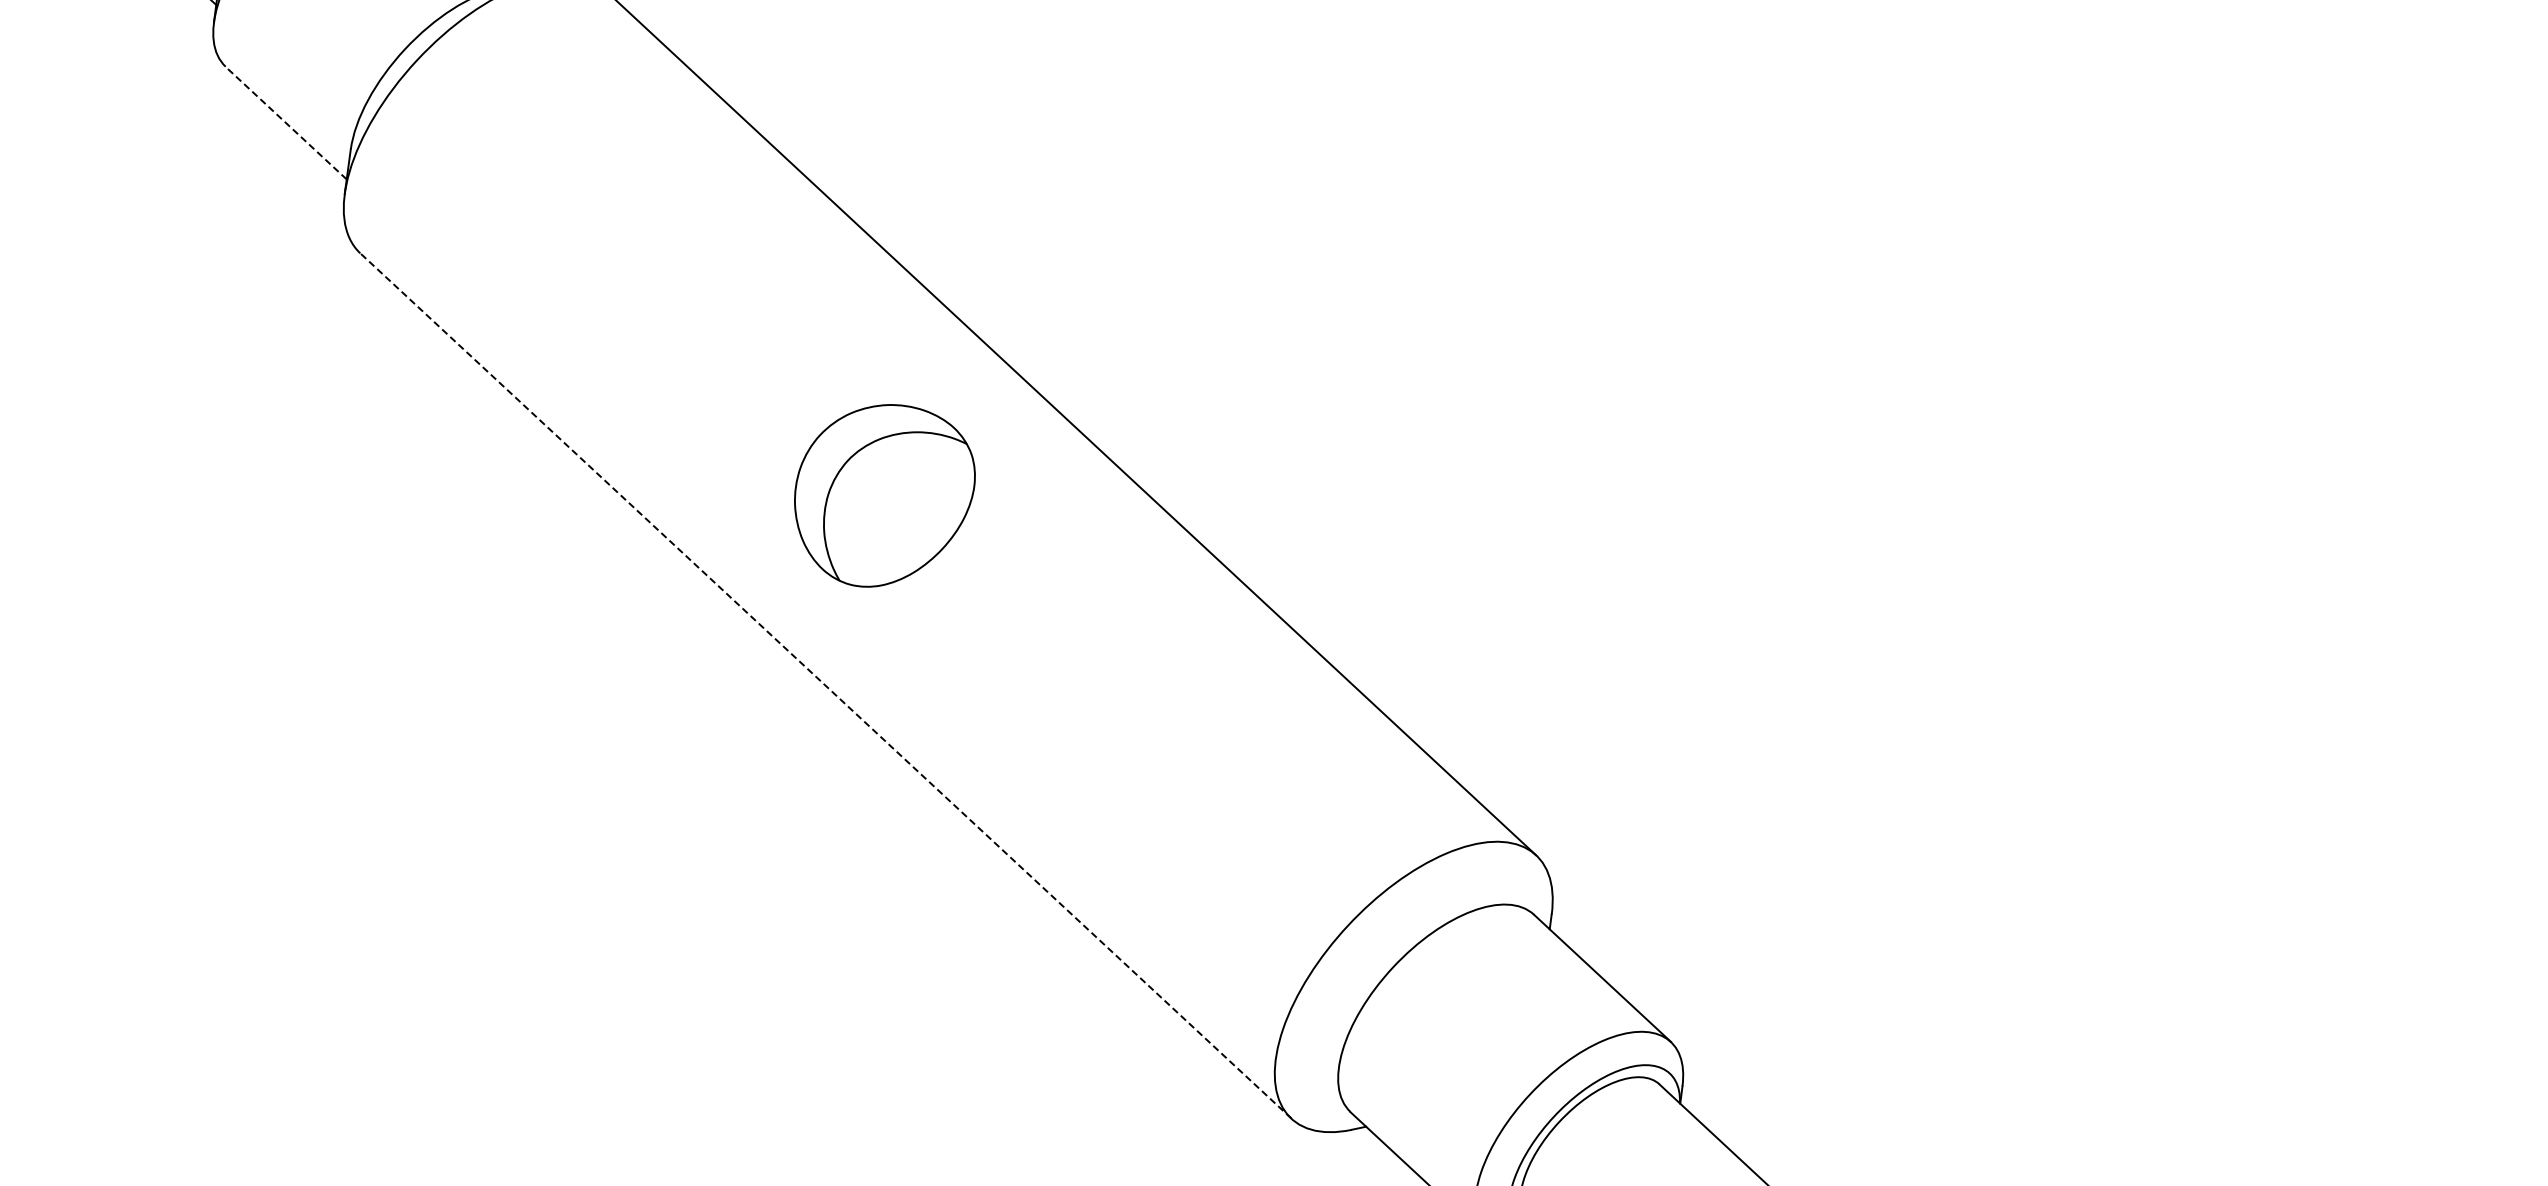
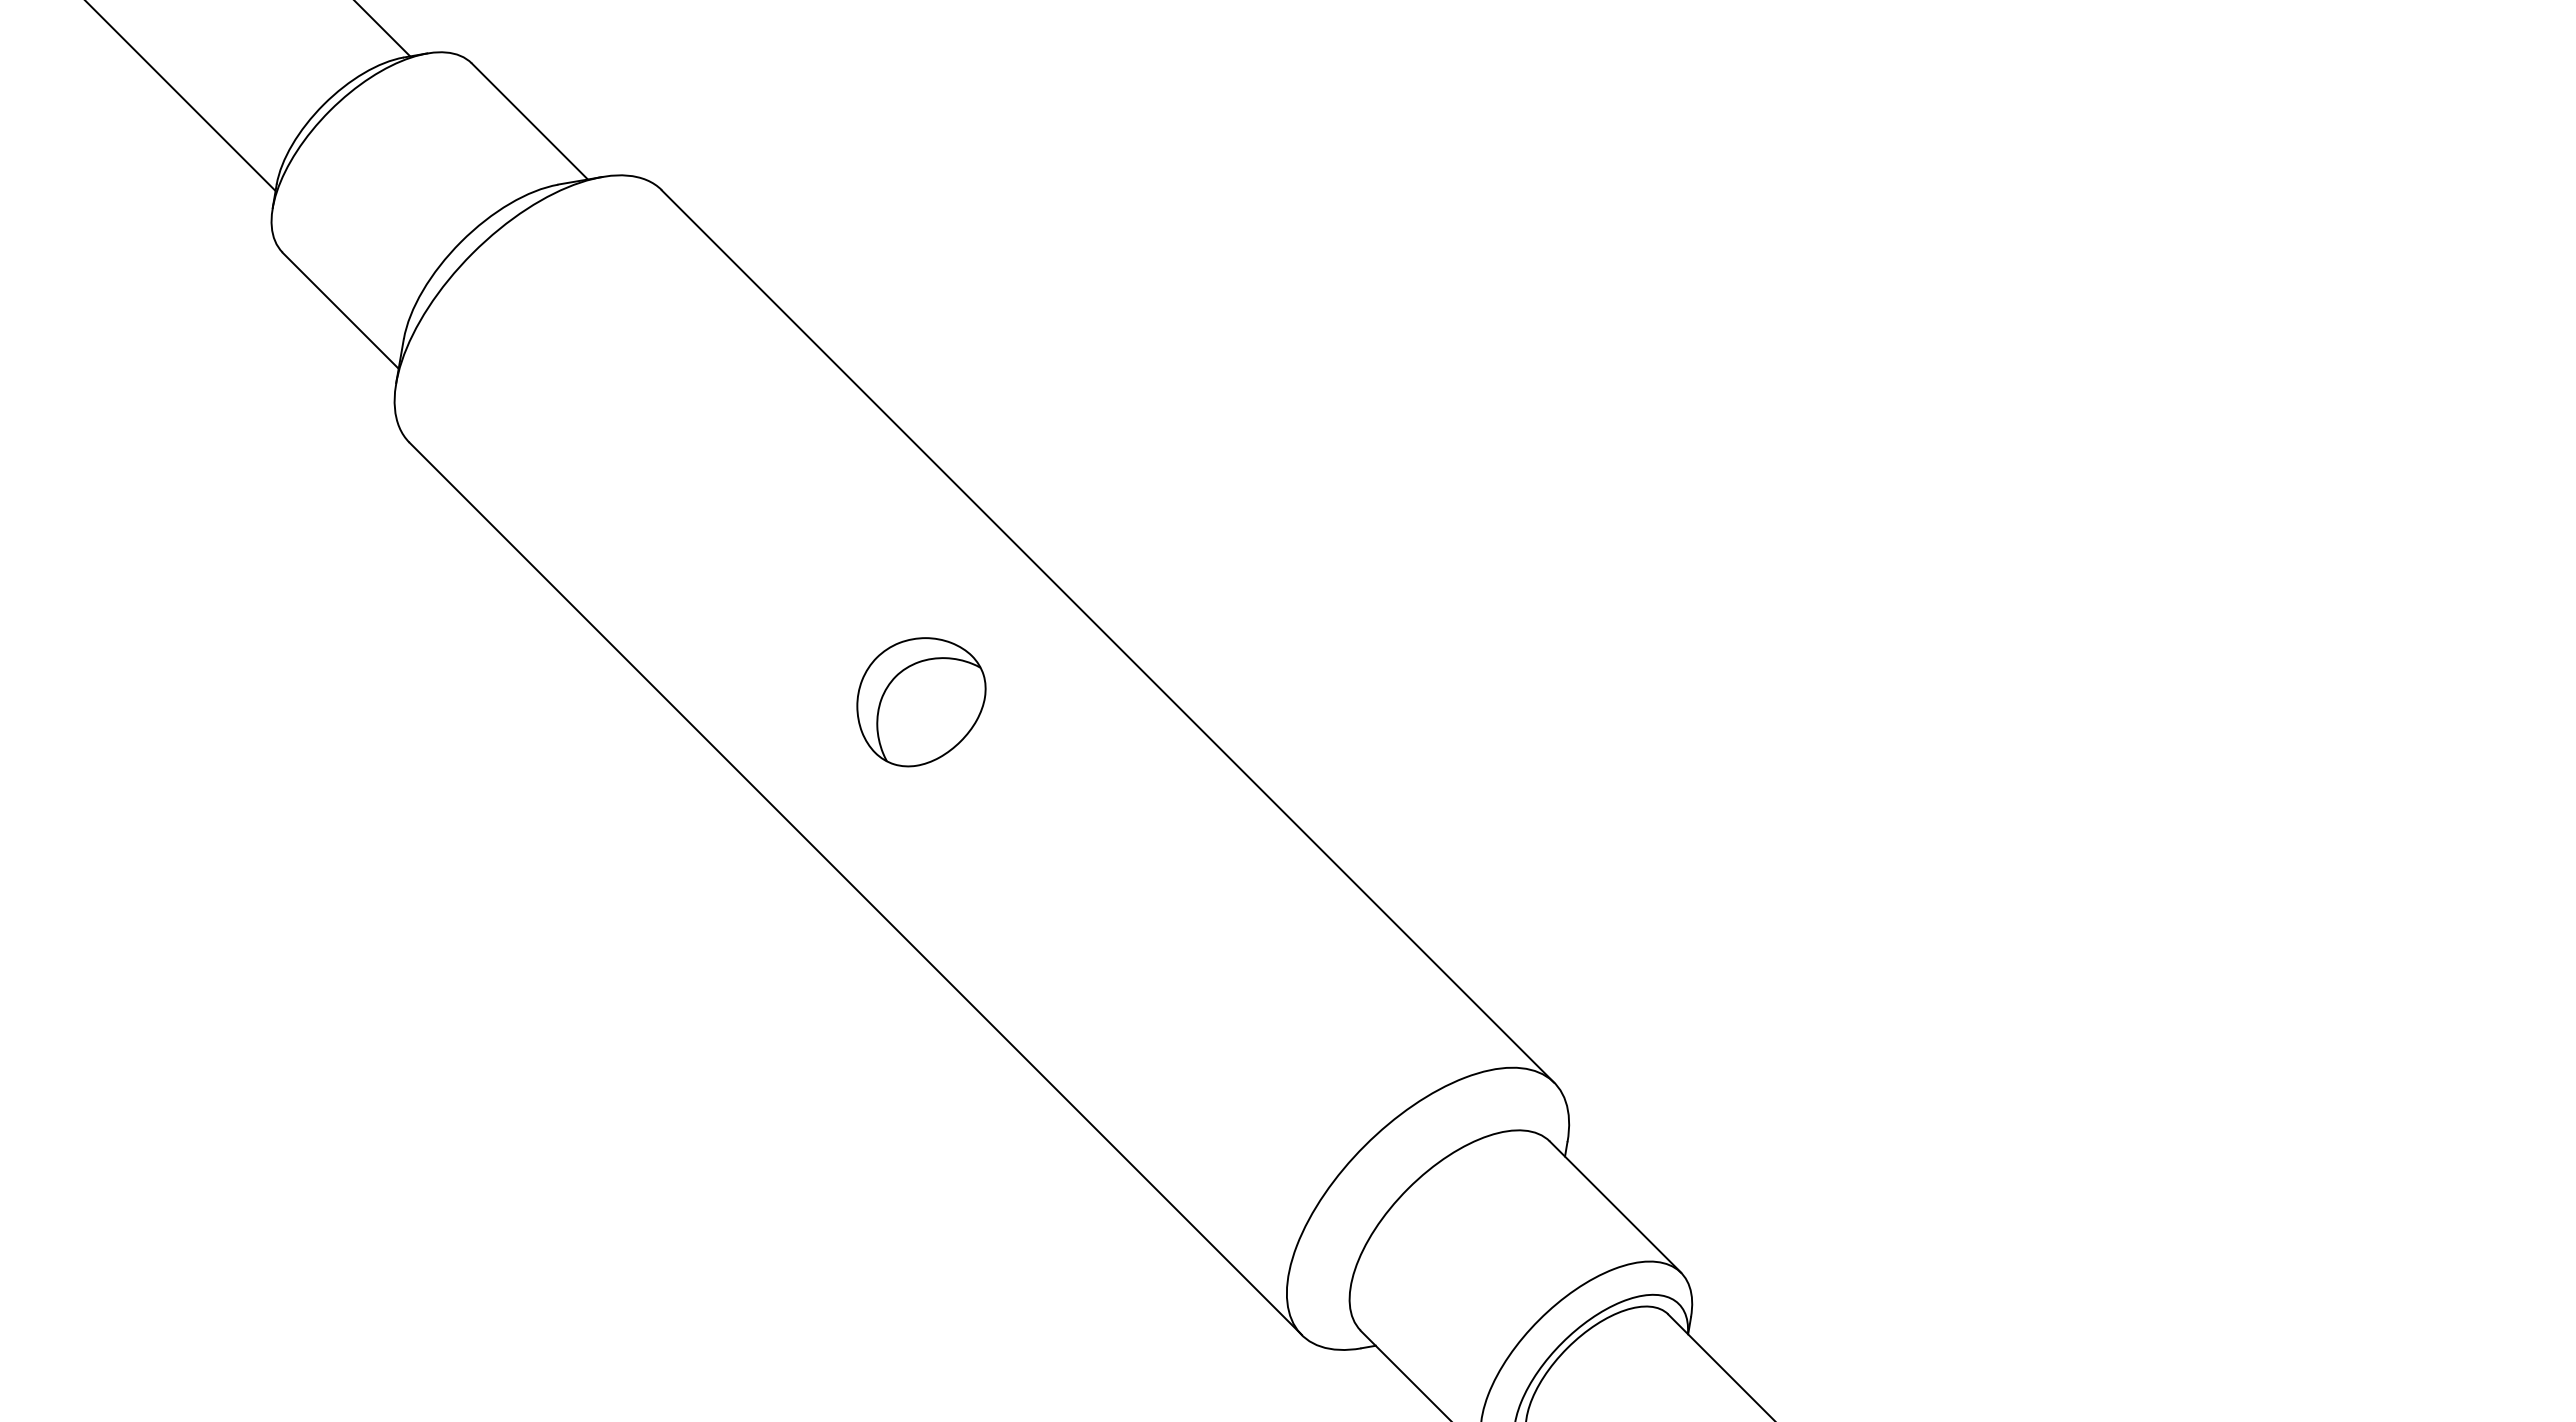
line: (285, 122) -> (340, 310), dashed -> solid
part: (885, 496) -> (921, 702), size x0.71
line: (825, 685) -> (855, 888), dashed -> solid

